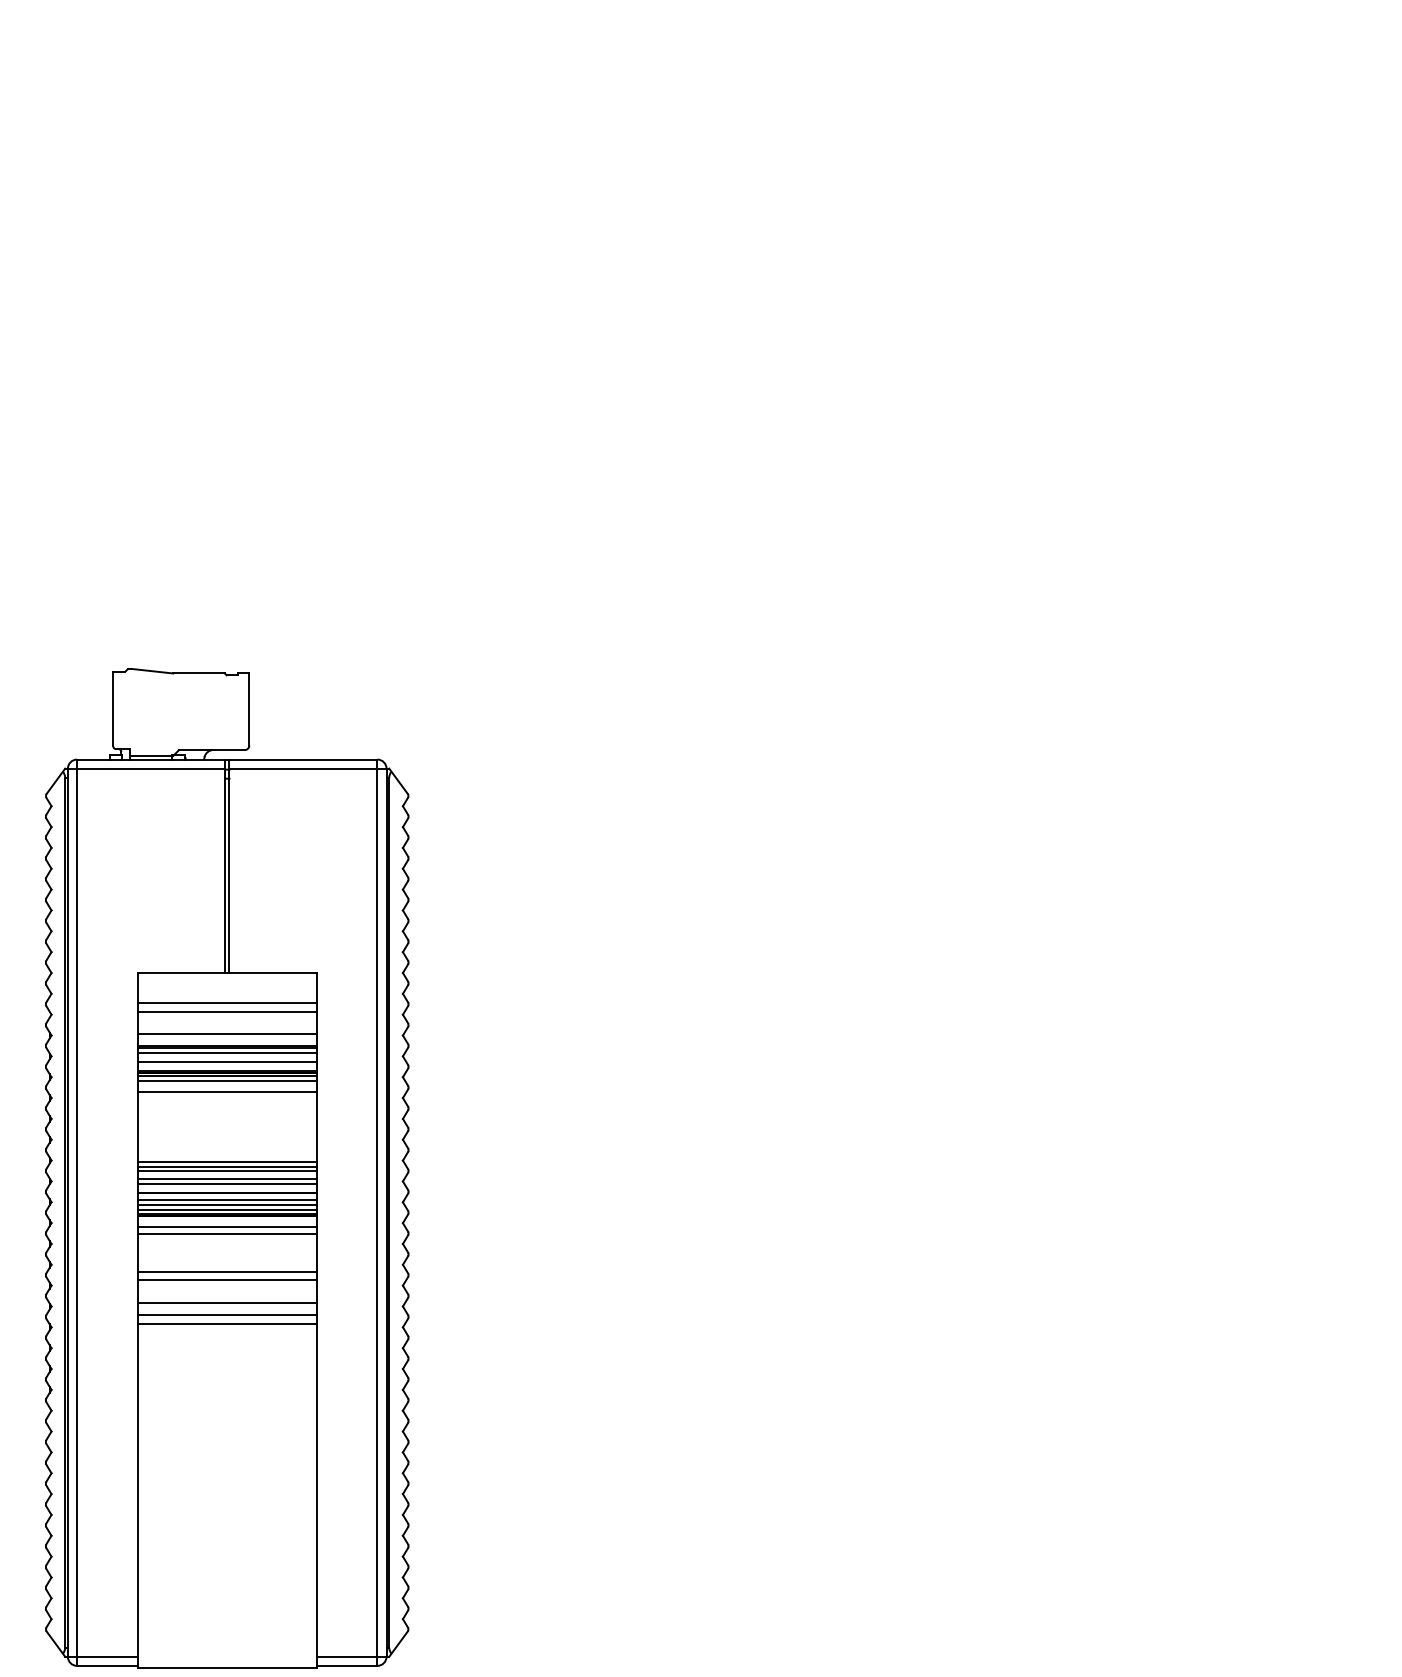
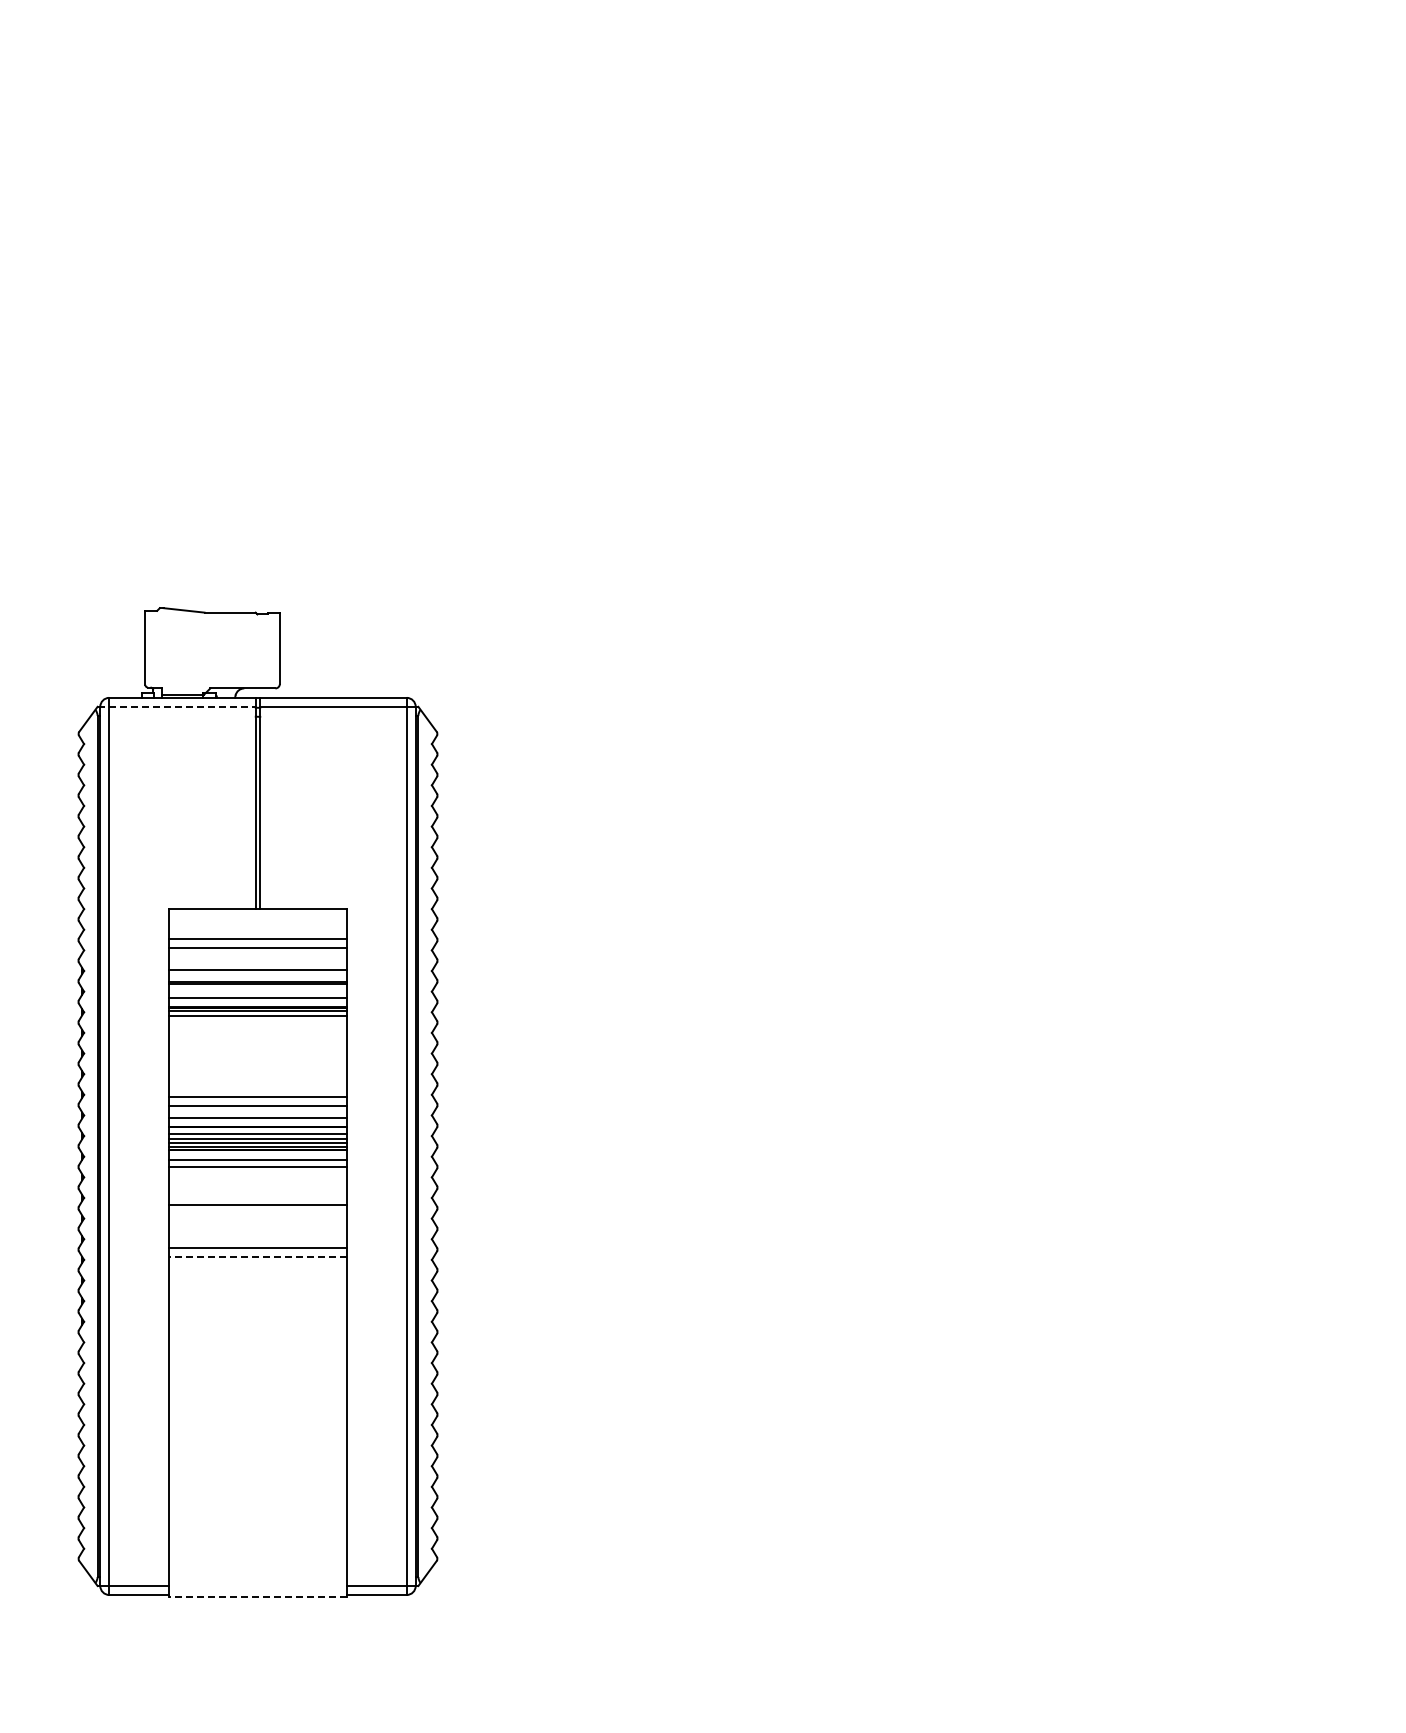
line: (145, 768) -> (177, 706), solid -> dashed
line: (226, 1053) -> (257, 988), removed
line: (226, 1091) -> (257, 1026), removed
line: (226, 1167) -> (257, 1101), removed
line: (226, 1179) -> (257, 1113), removed
line: (226, 1279) -> (257, 1212), removed
line: (226, 1302) -> (257, 1235), removed
line: (227, 1323) -> (258, 1256), solid -> dashed
line: (227, 1667) -> (258, 1596), solid -> dashed

